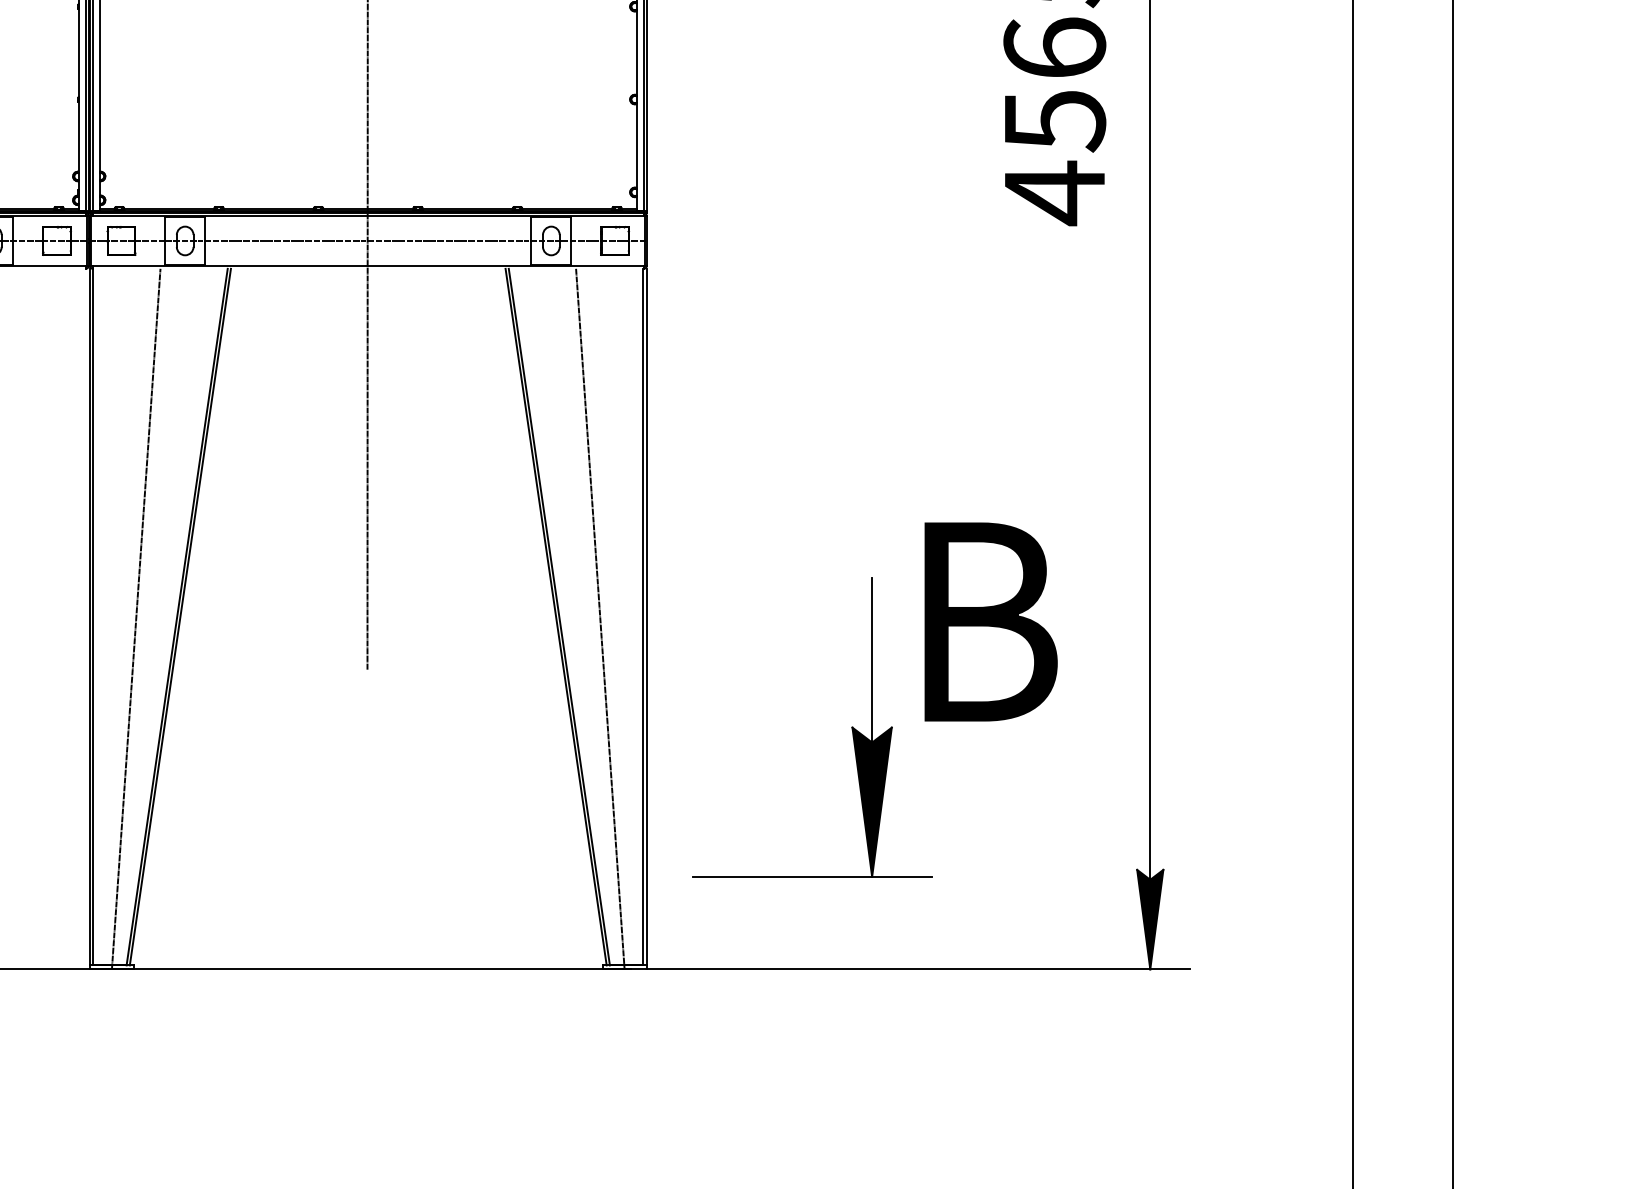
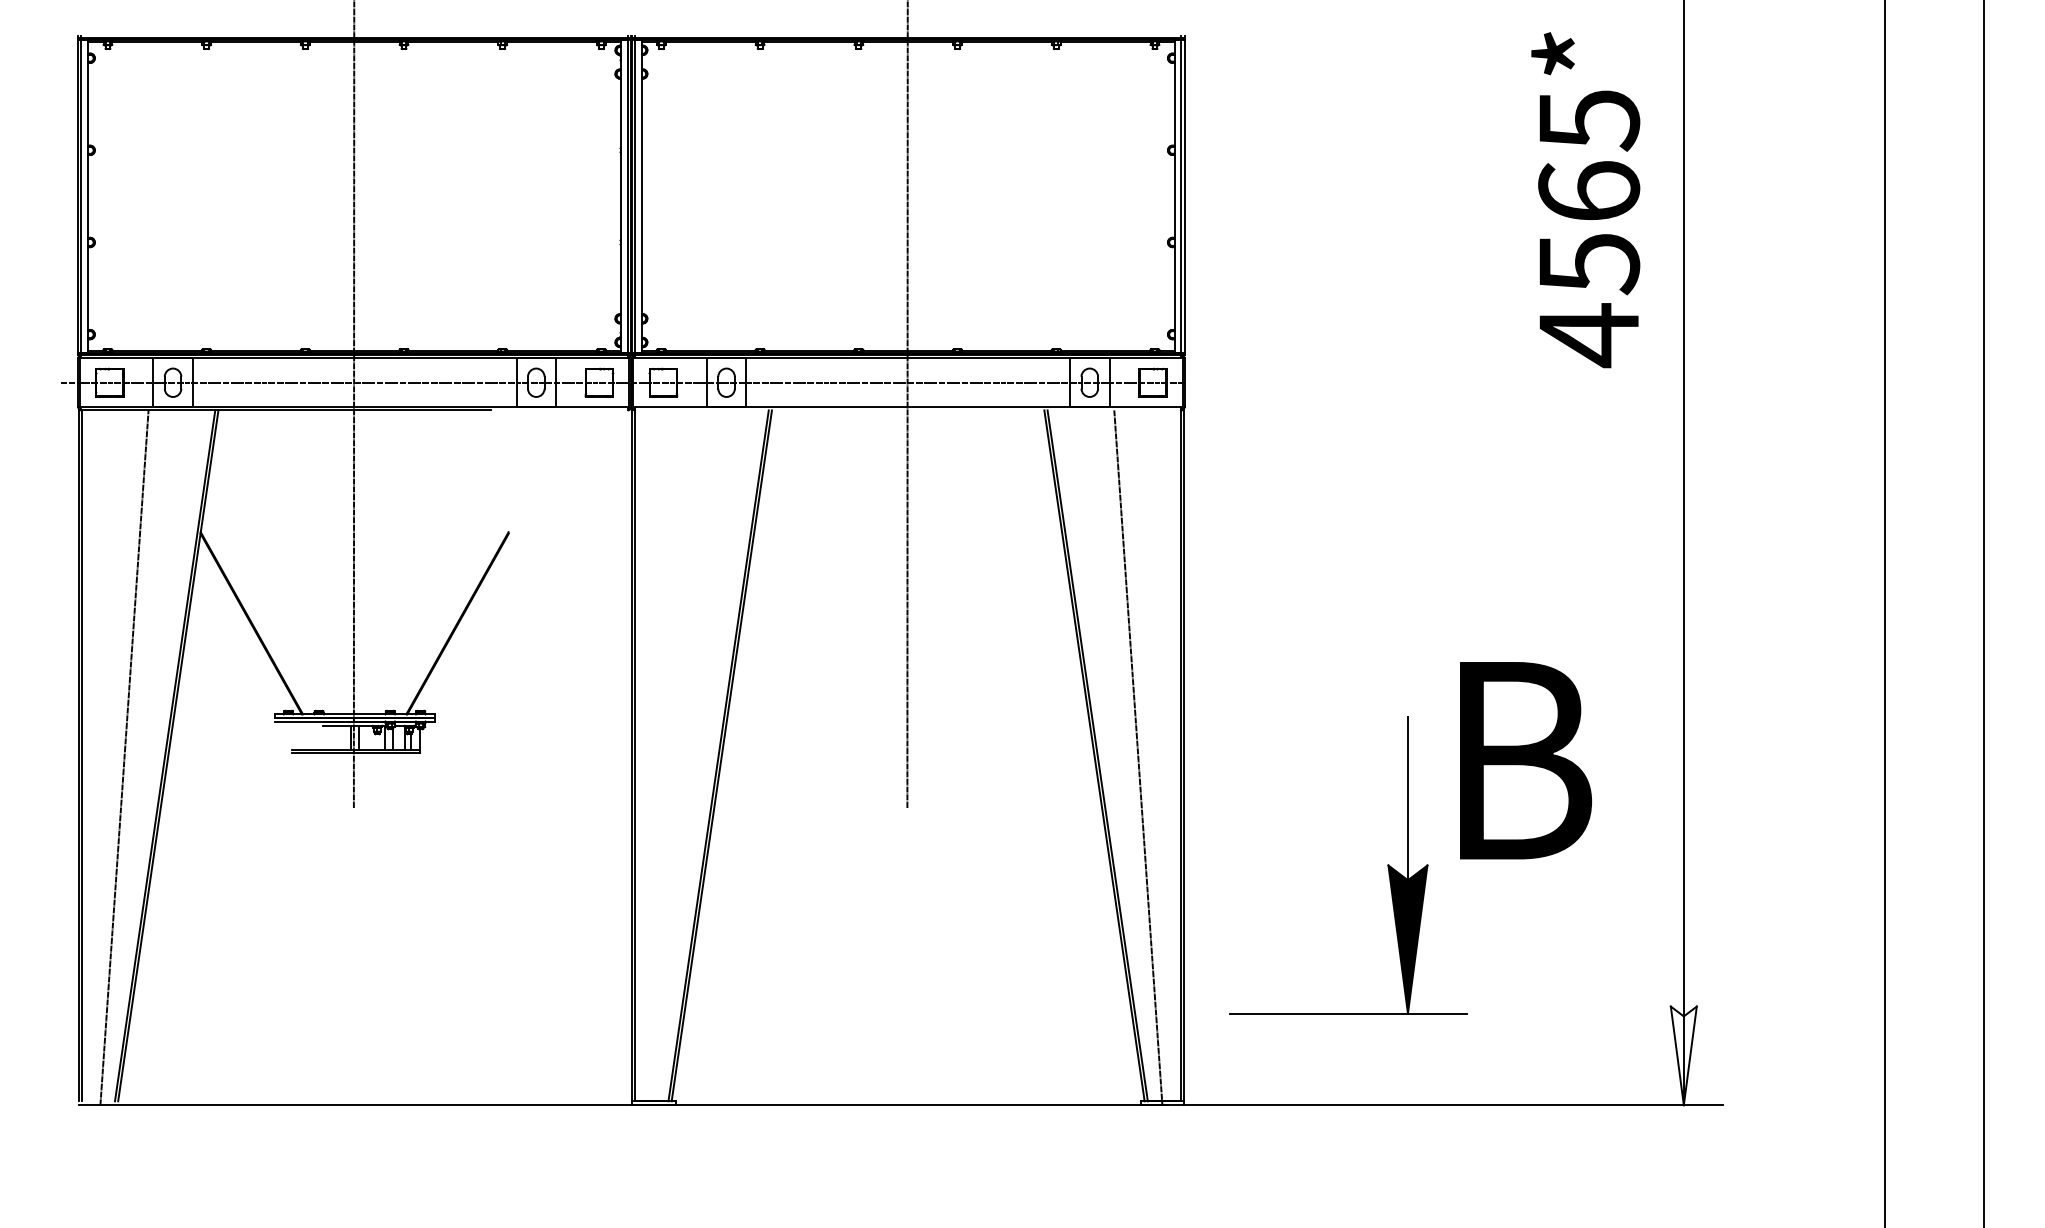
line: (135, 618) -> (677, 757), removed
fill: (1149, 919) -> (1683, 1055), removed

